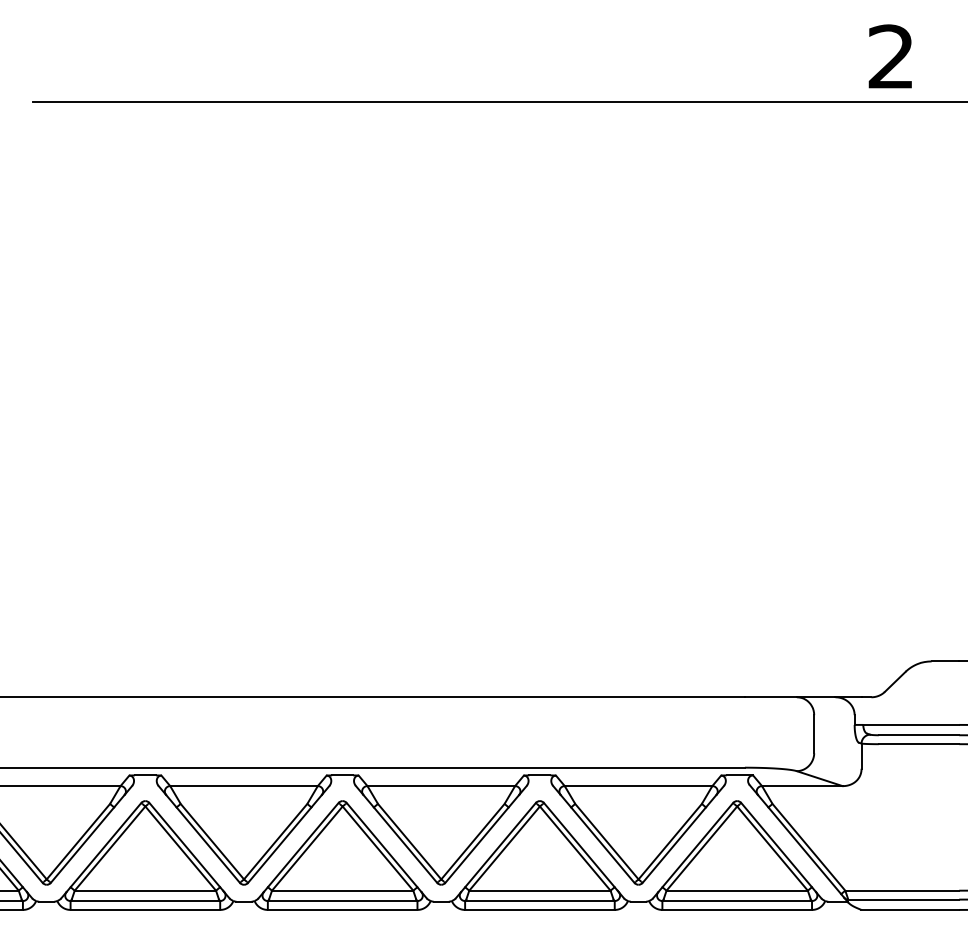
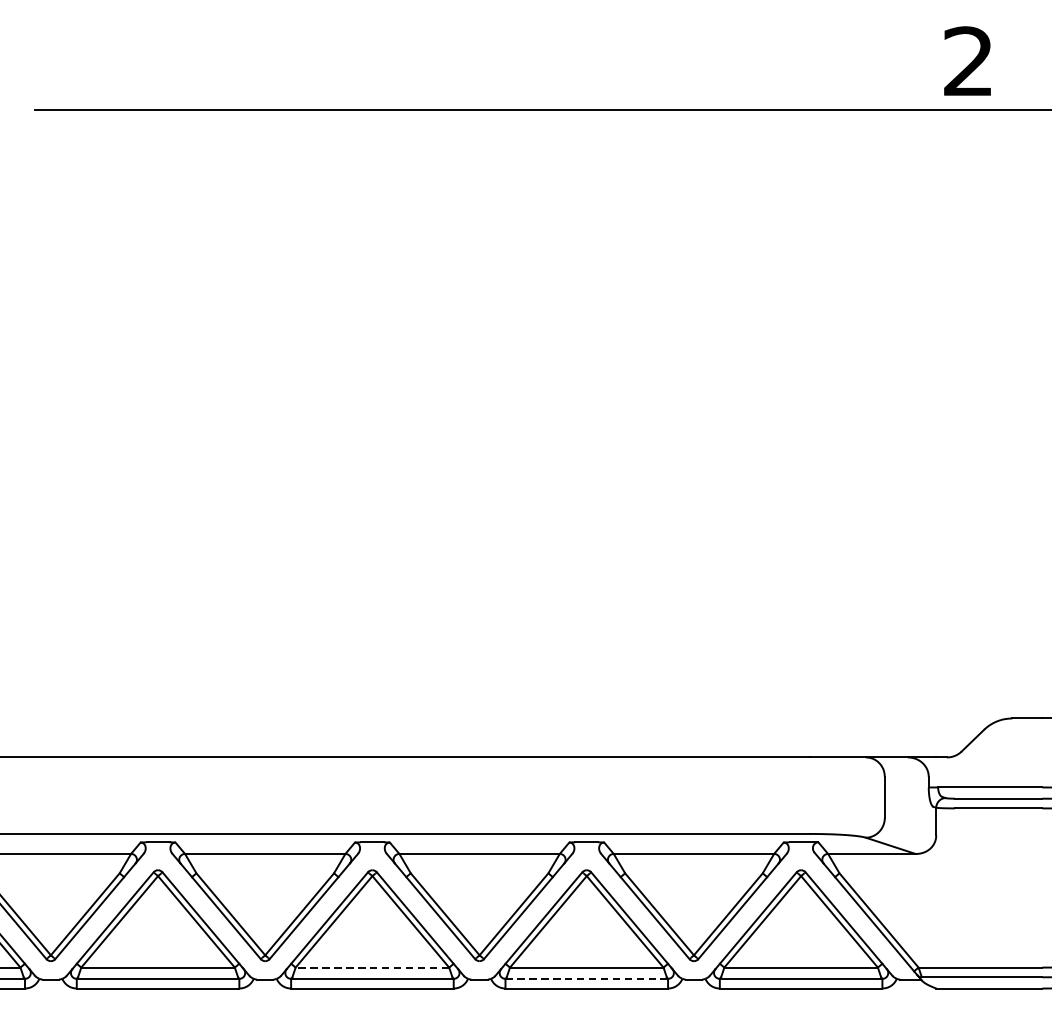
line: (342, 890) -> (372, 967), solid -> dashed
line: (539, 901) -> (586, 979), solid -> dashed

